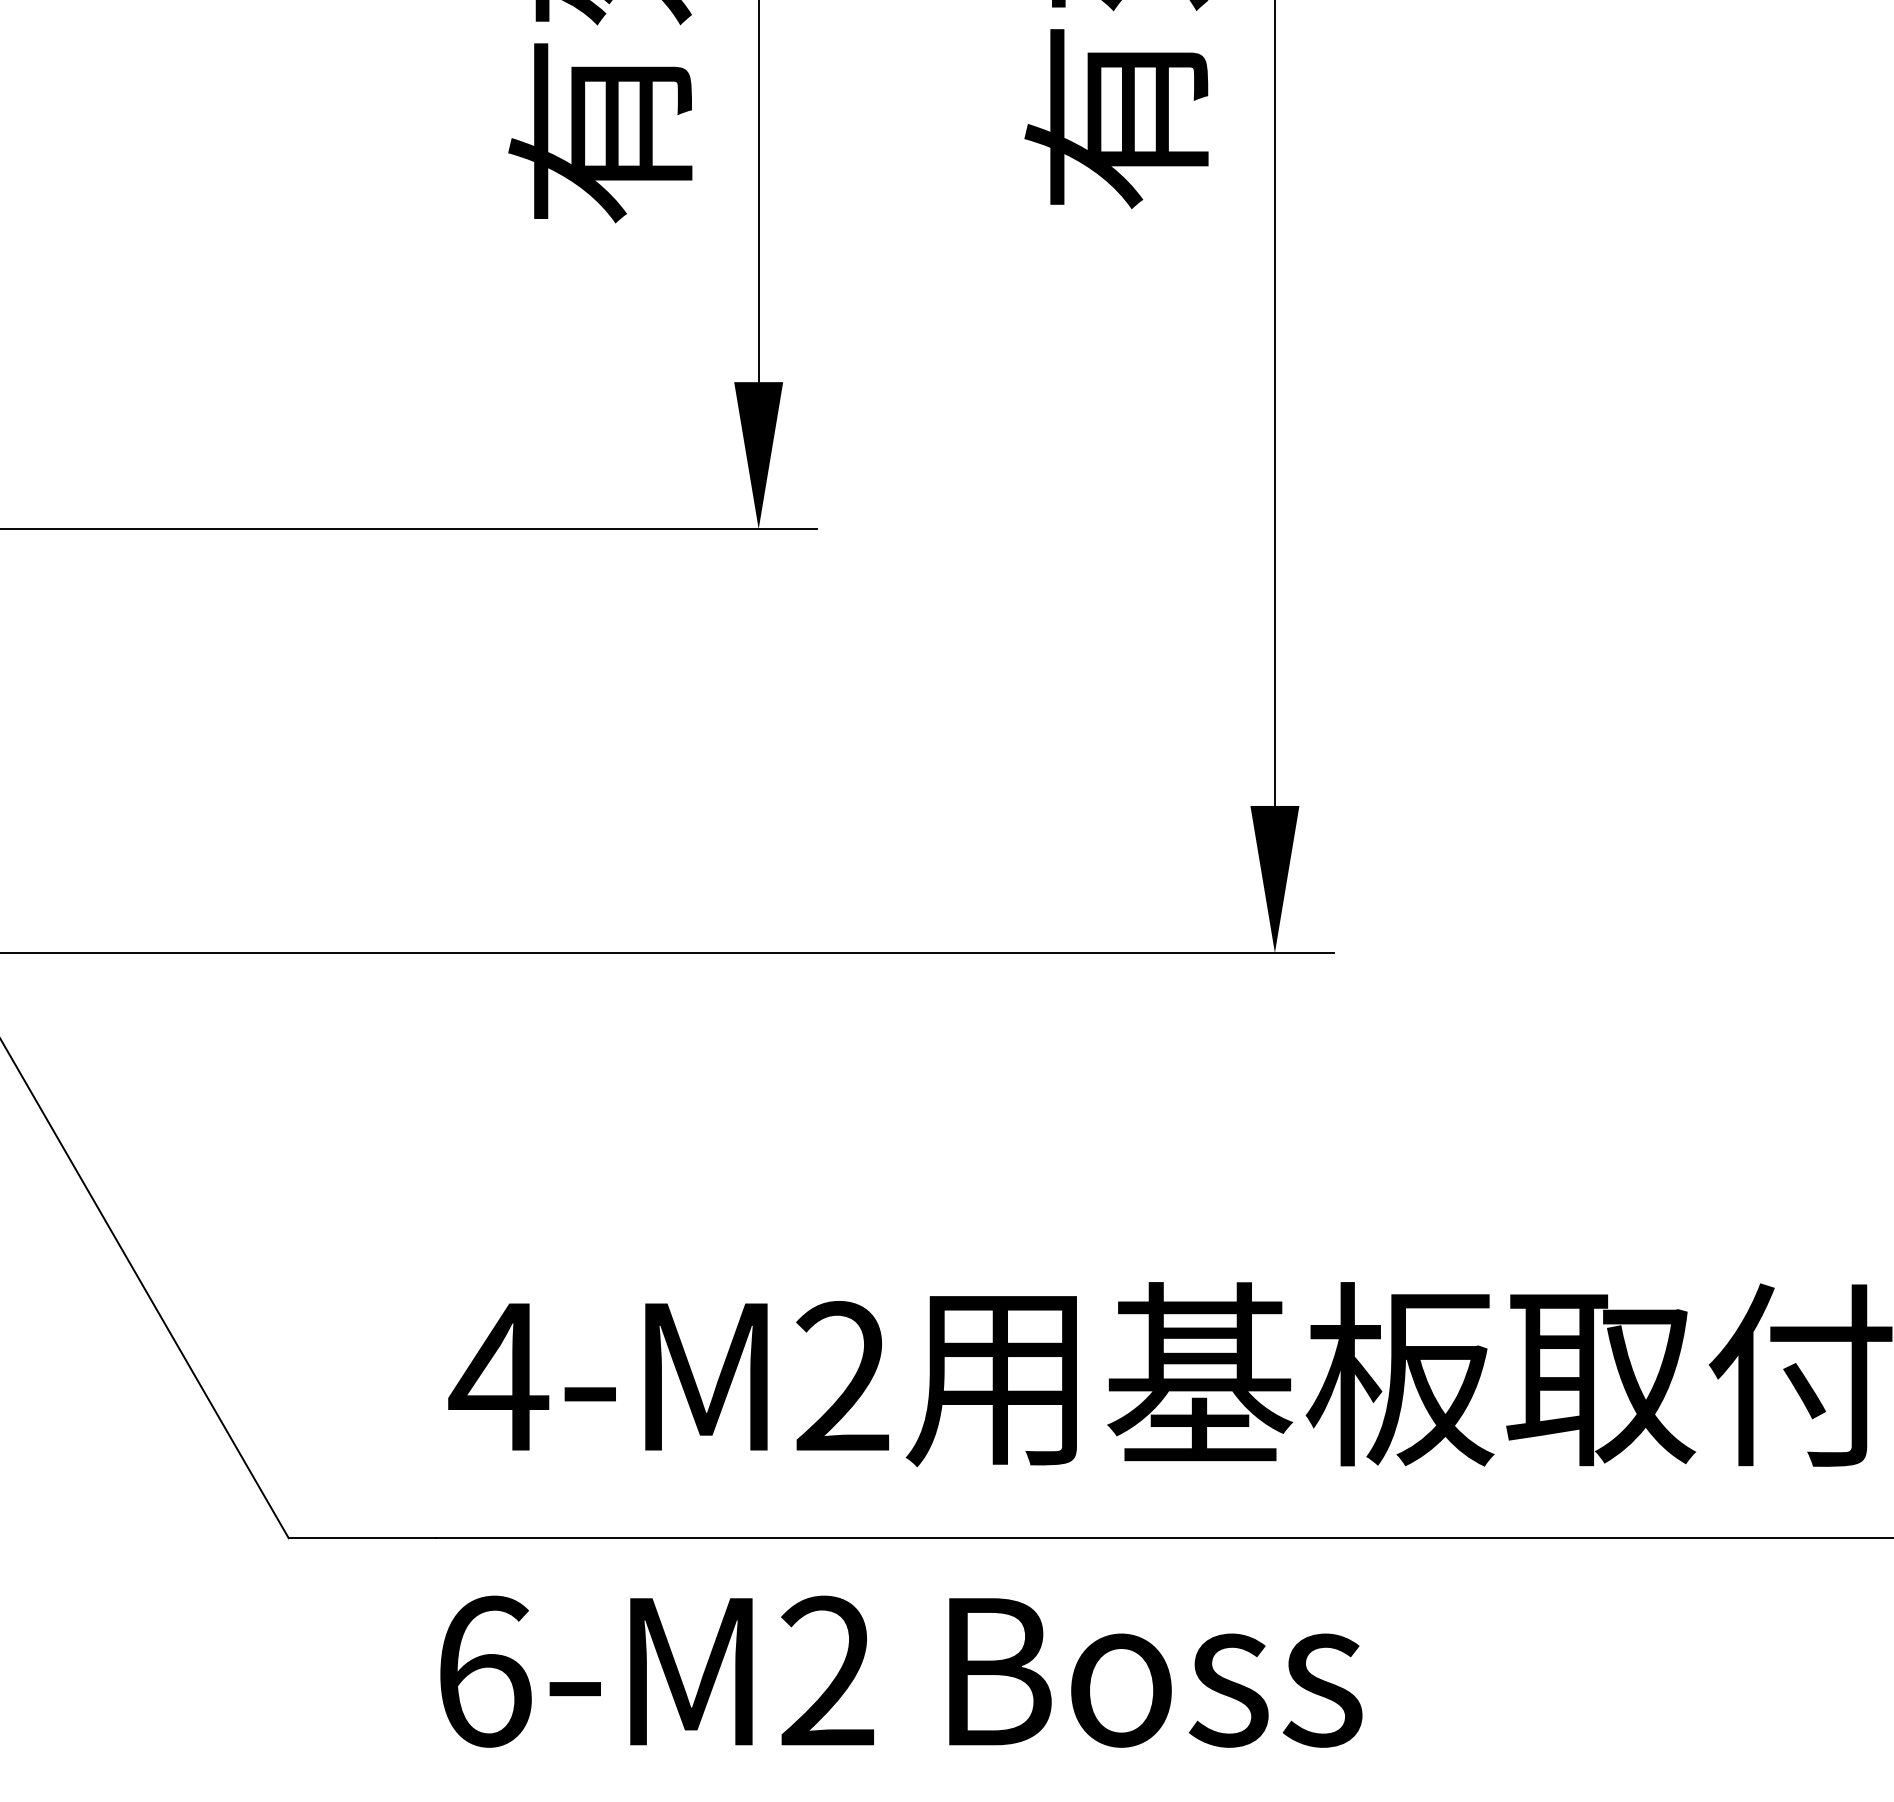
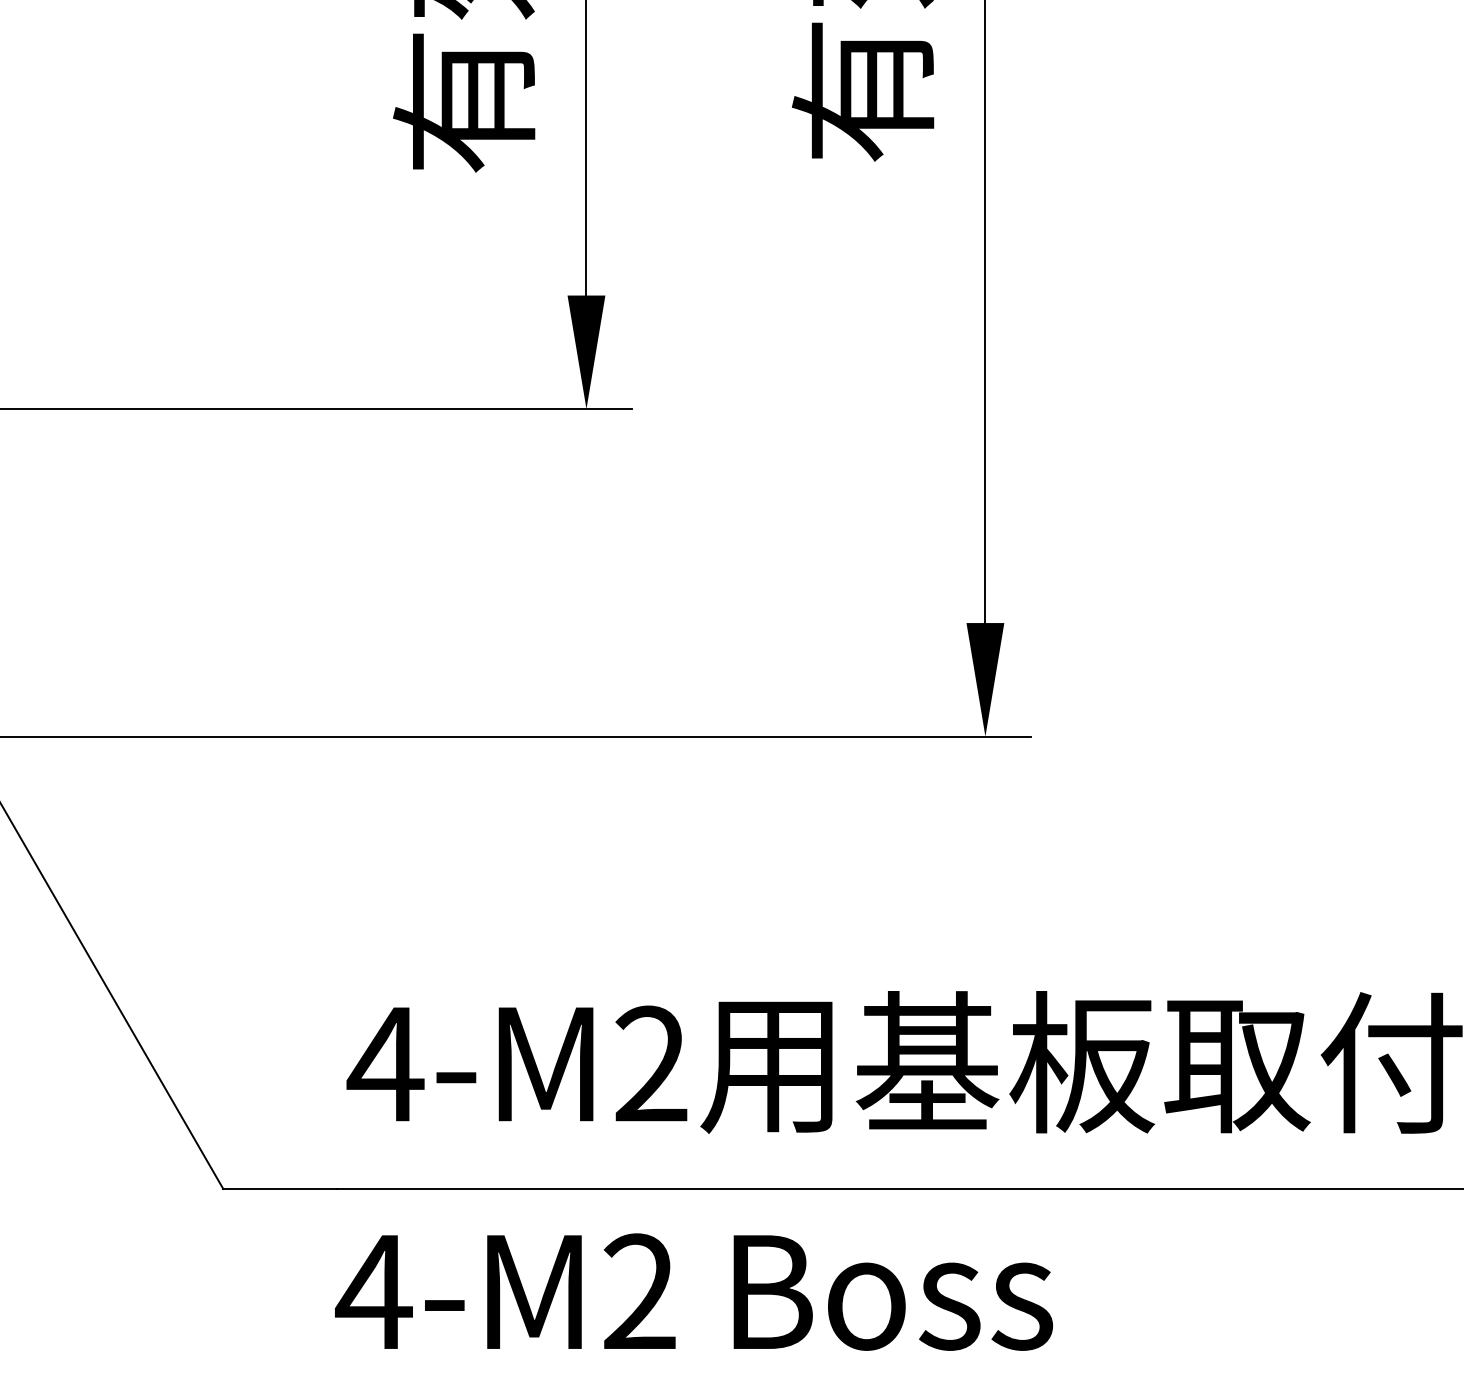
text: (483, 1671) -> (373, 1291), 6-M2 -> 4-M2

